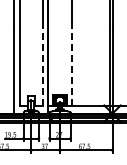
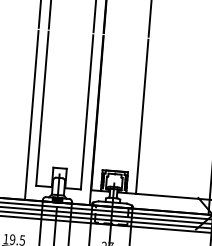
line: (42, 65) -> (86, 111), dashed -> solid
line: (71, 65) -> (141, 116), dashed -> solid

